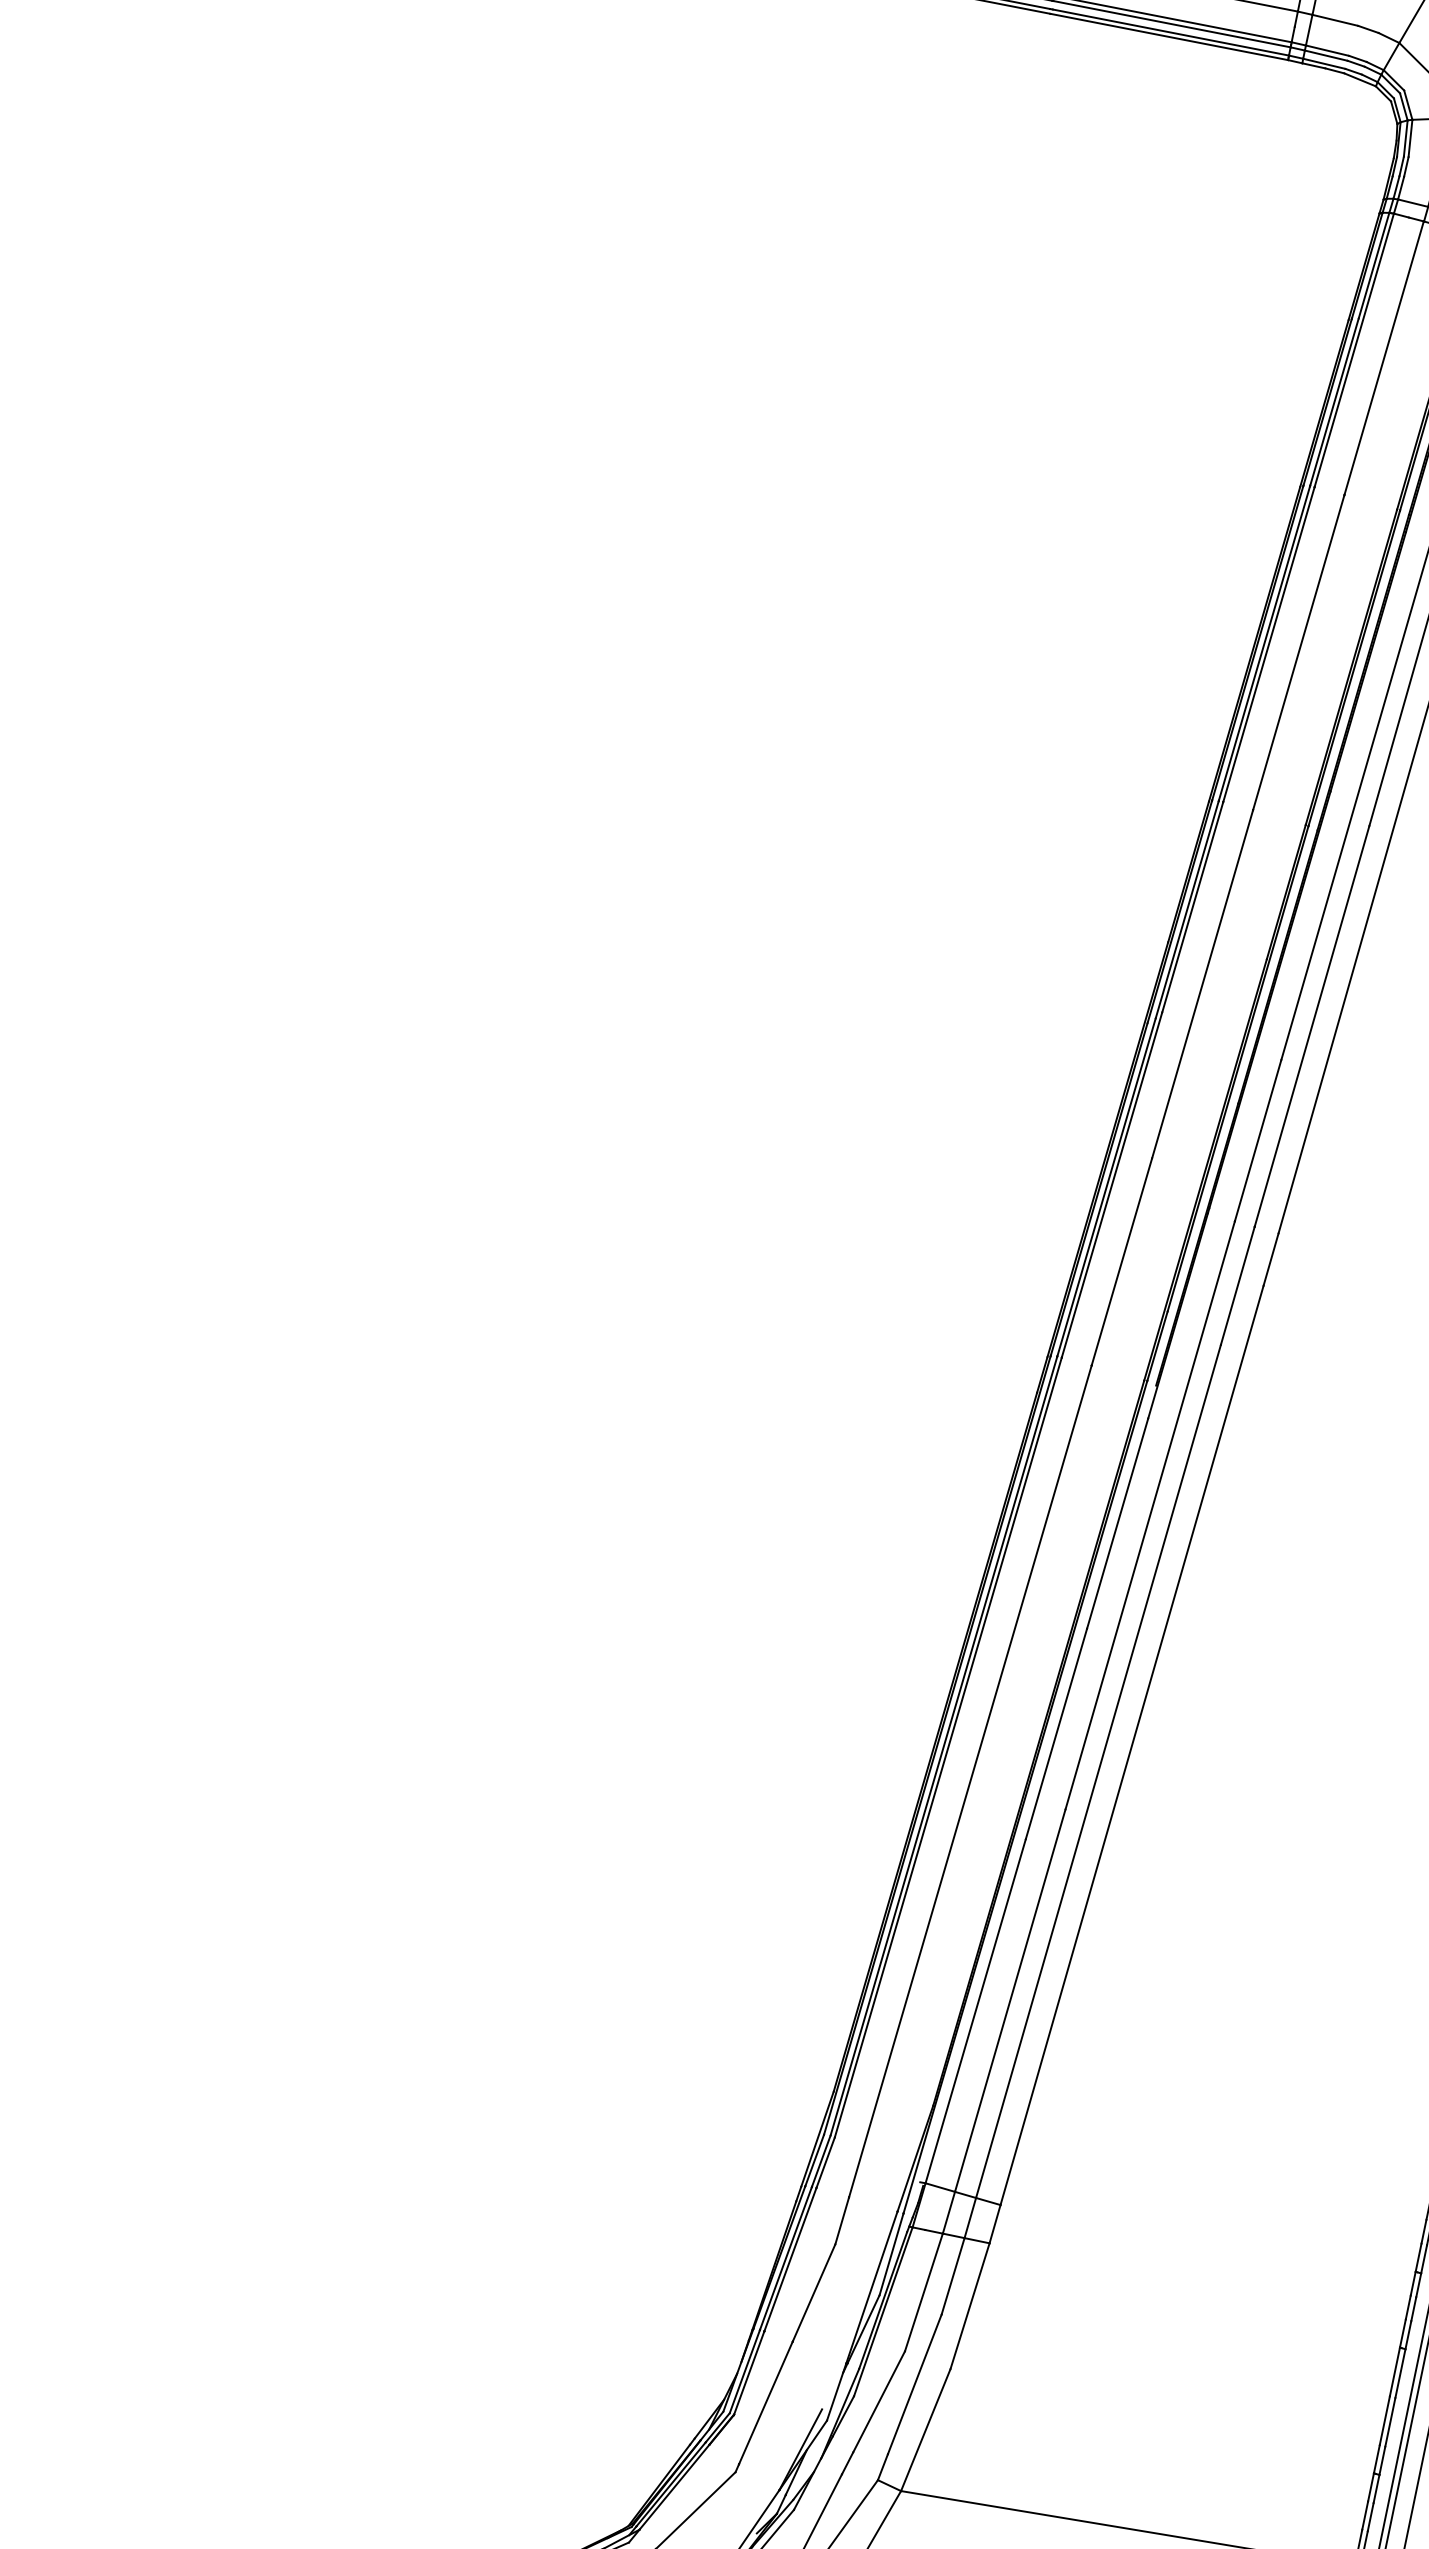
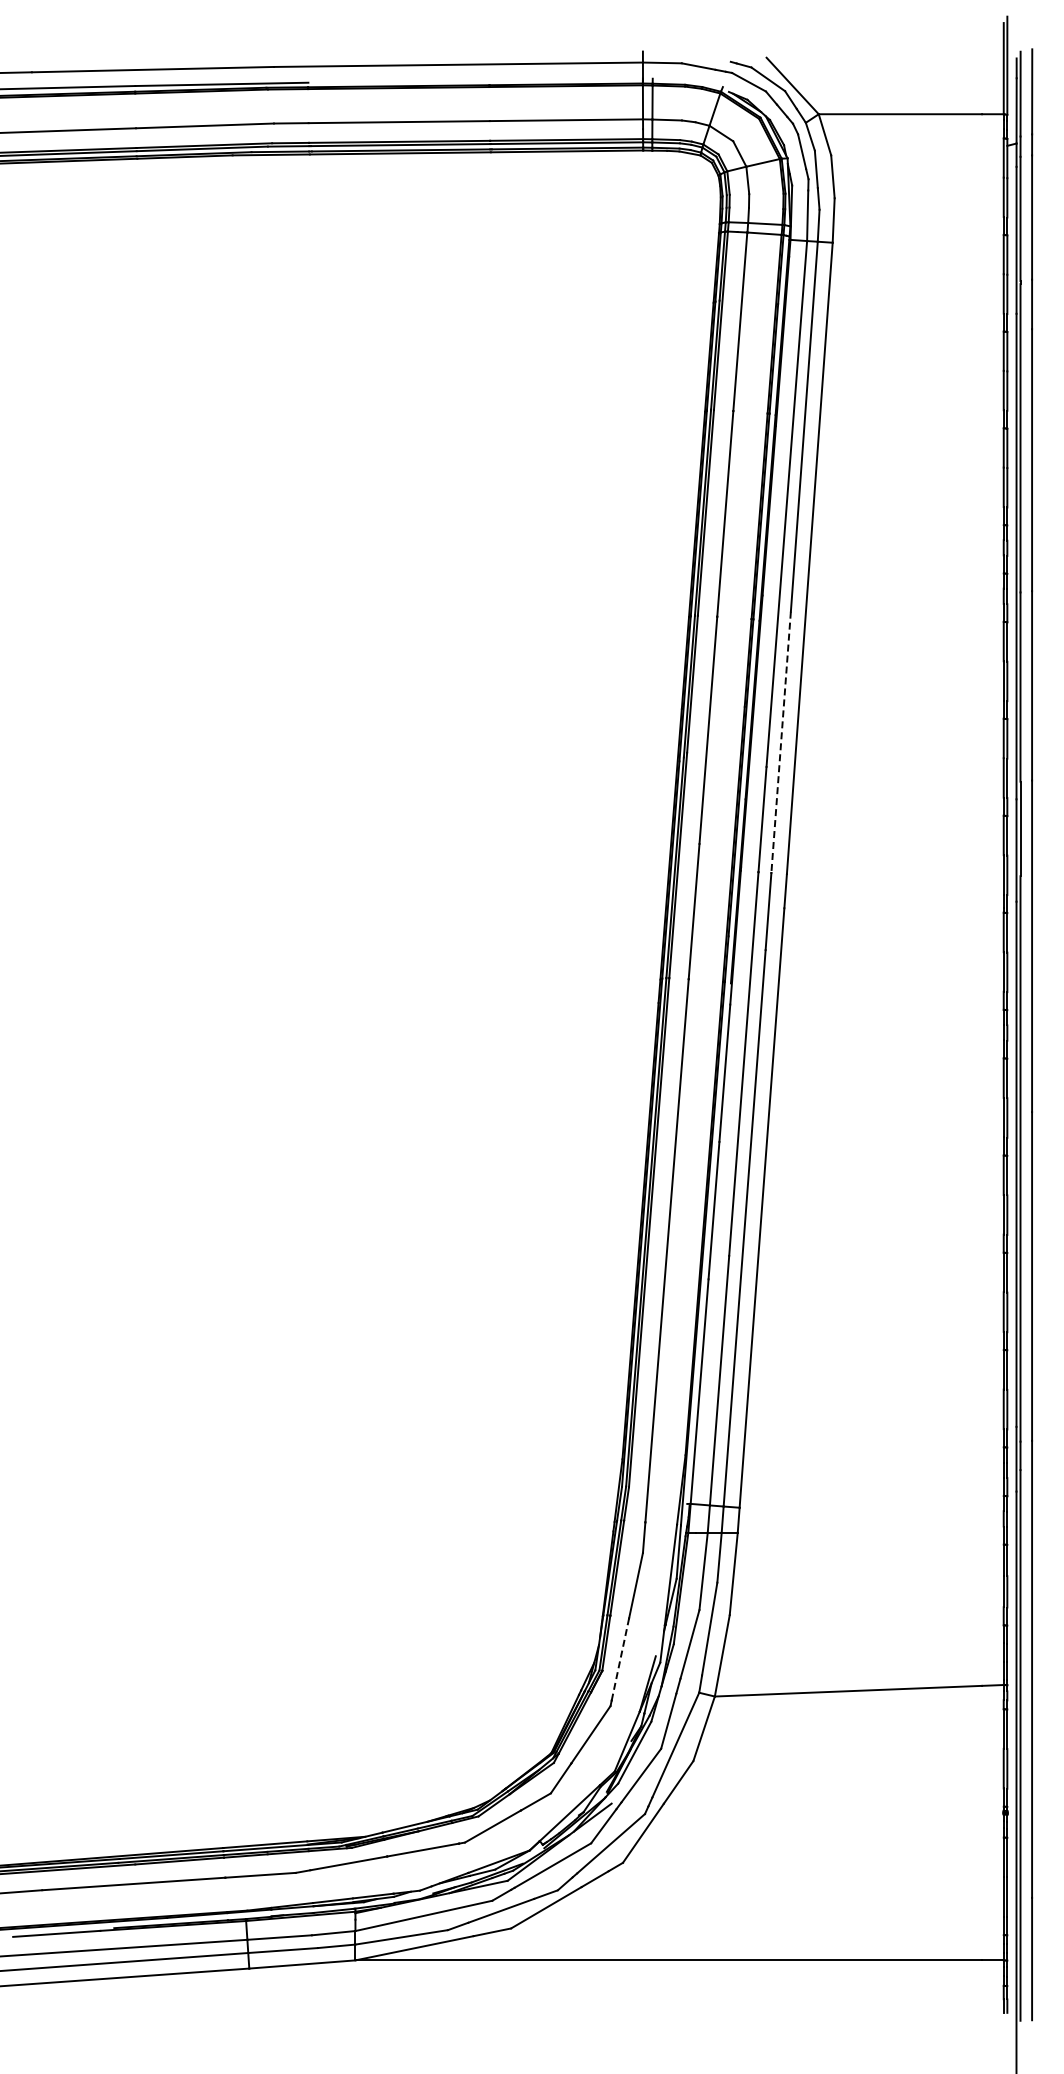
line: (1312, 1026) -> (781, 742), solid -> dashed
line: (766, 2402) -> (620, 1659), solid -> dashed

